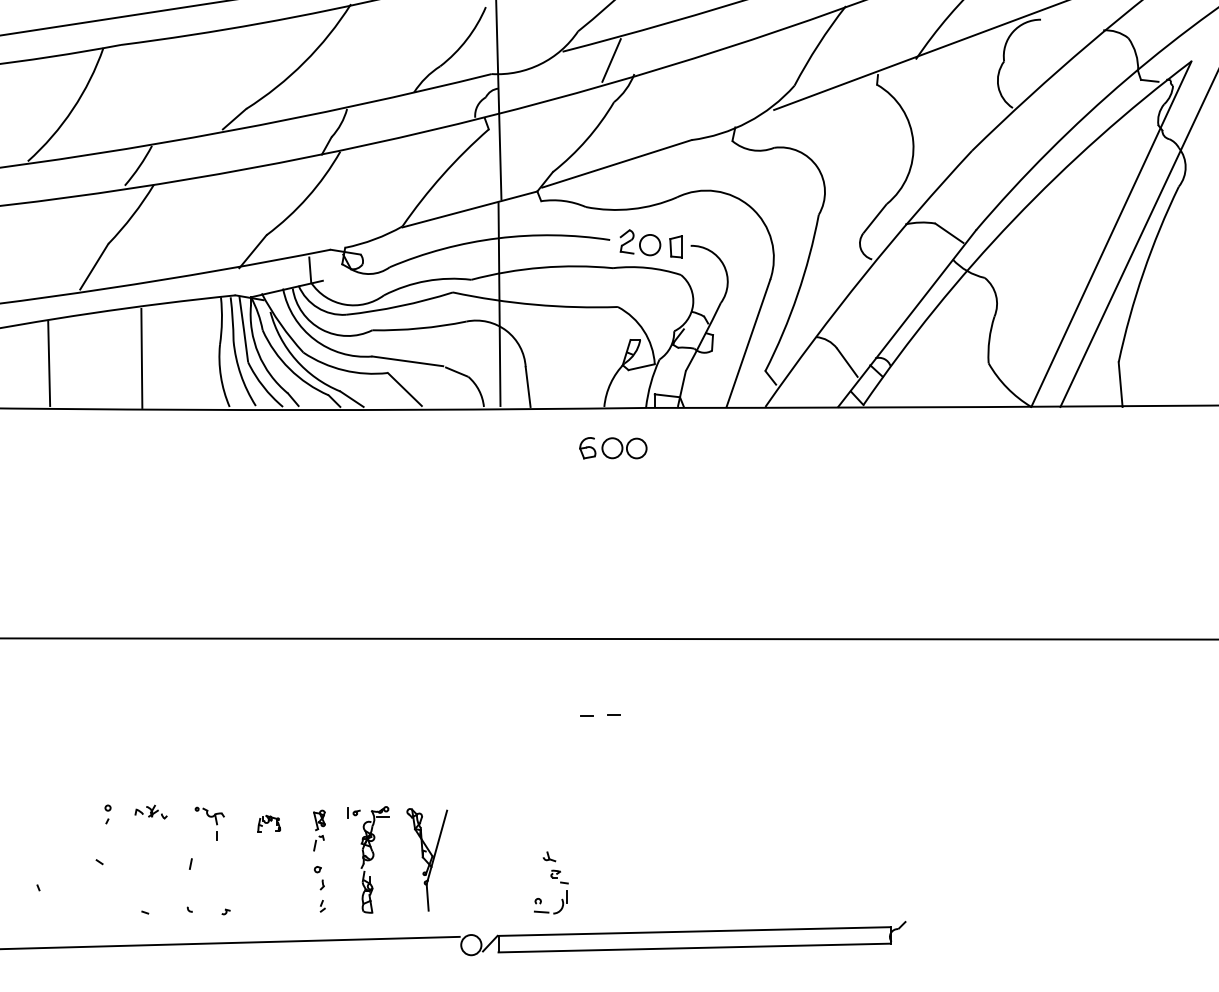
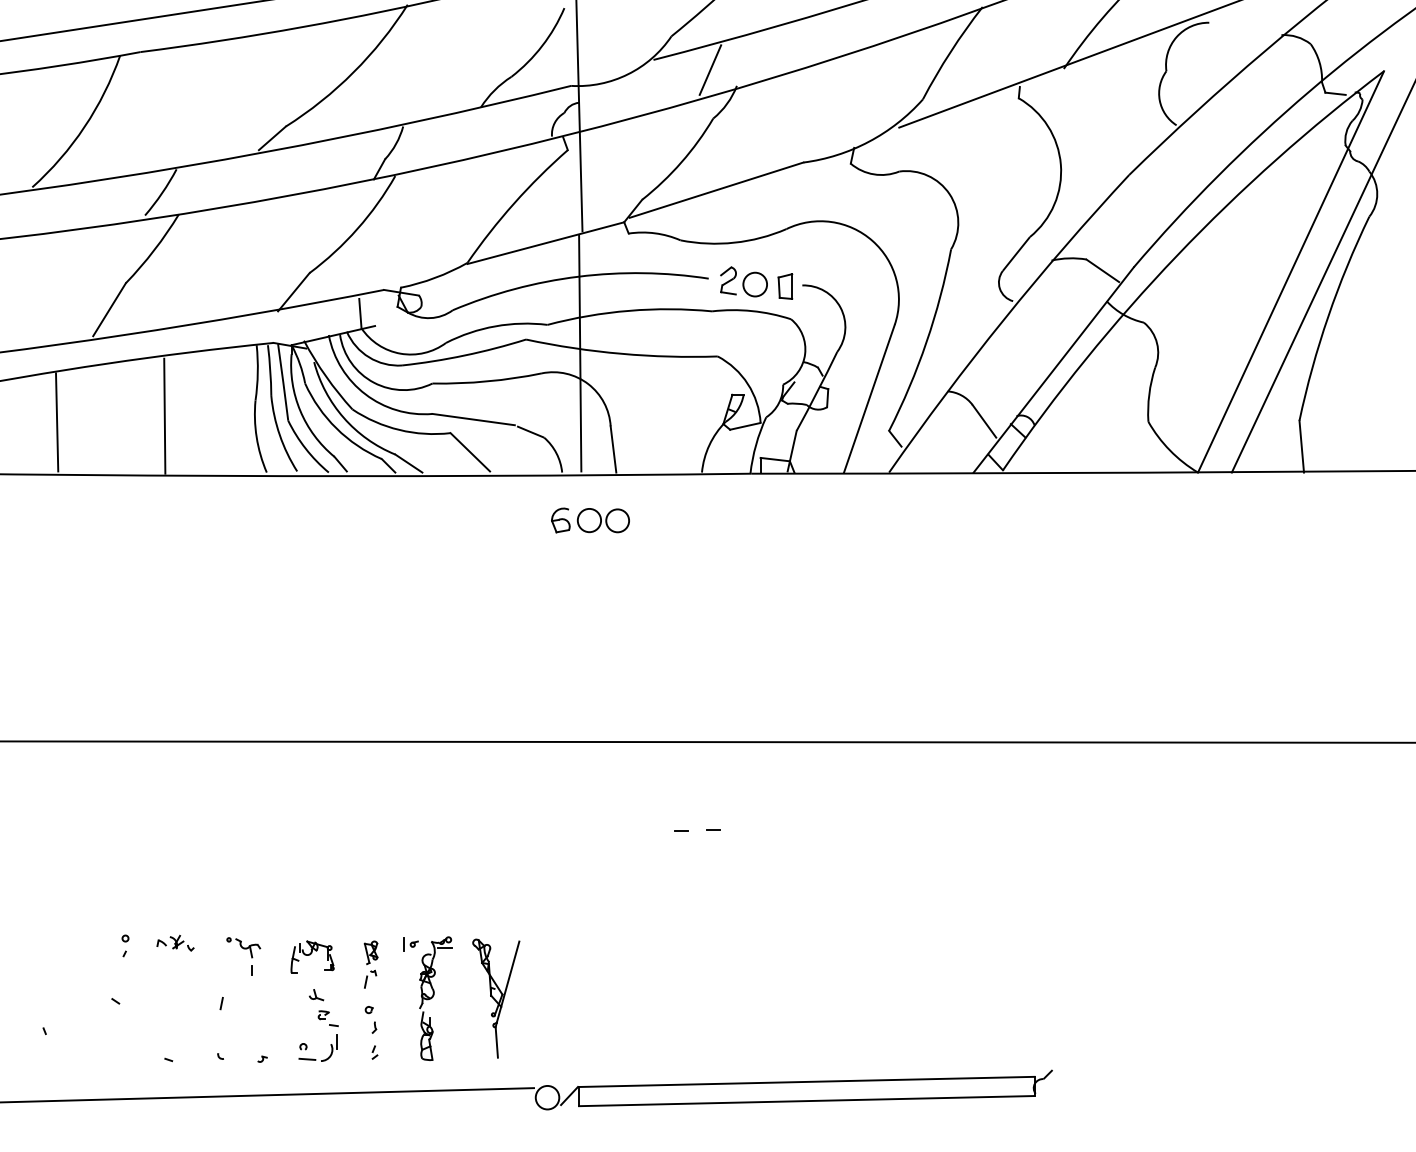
part: (613, 448) -> (590, 520), moved
part: (269, 823) -> (313, 956), size x1.67
part: (551, 882) -> (318, 1024), moved

